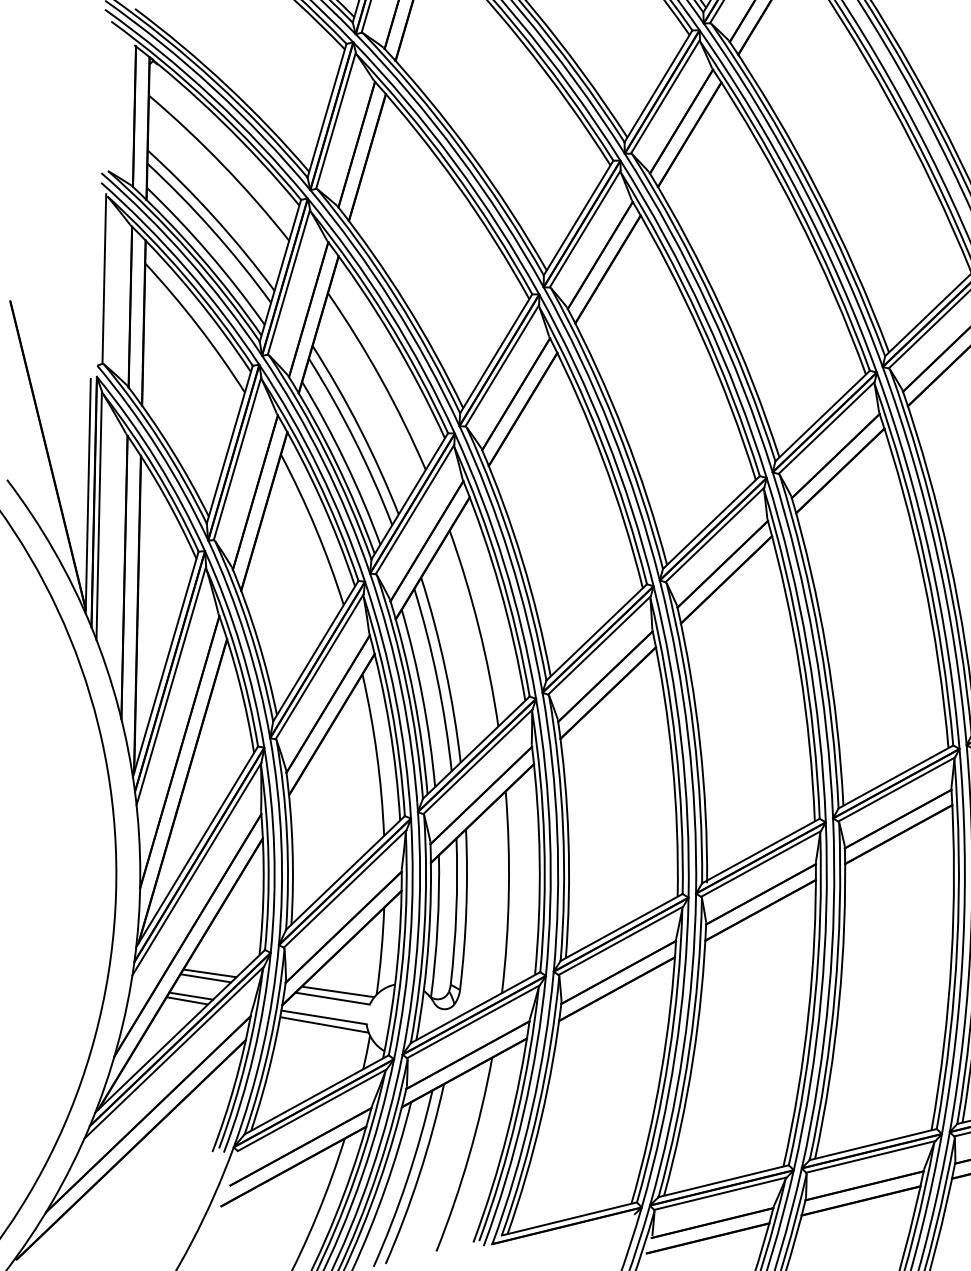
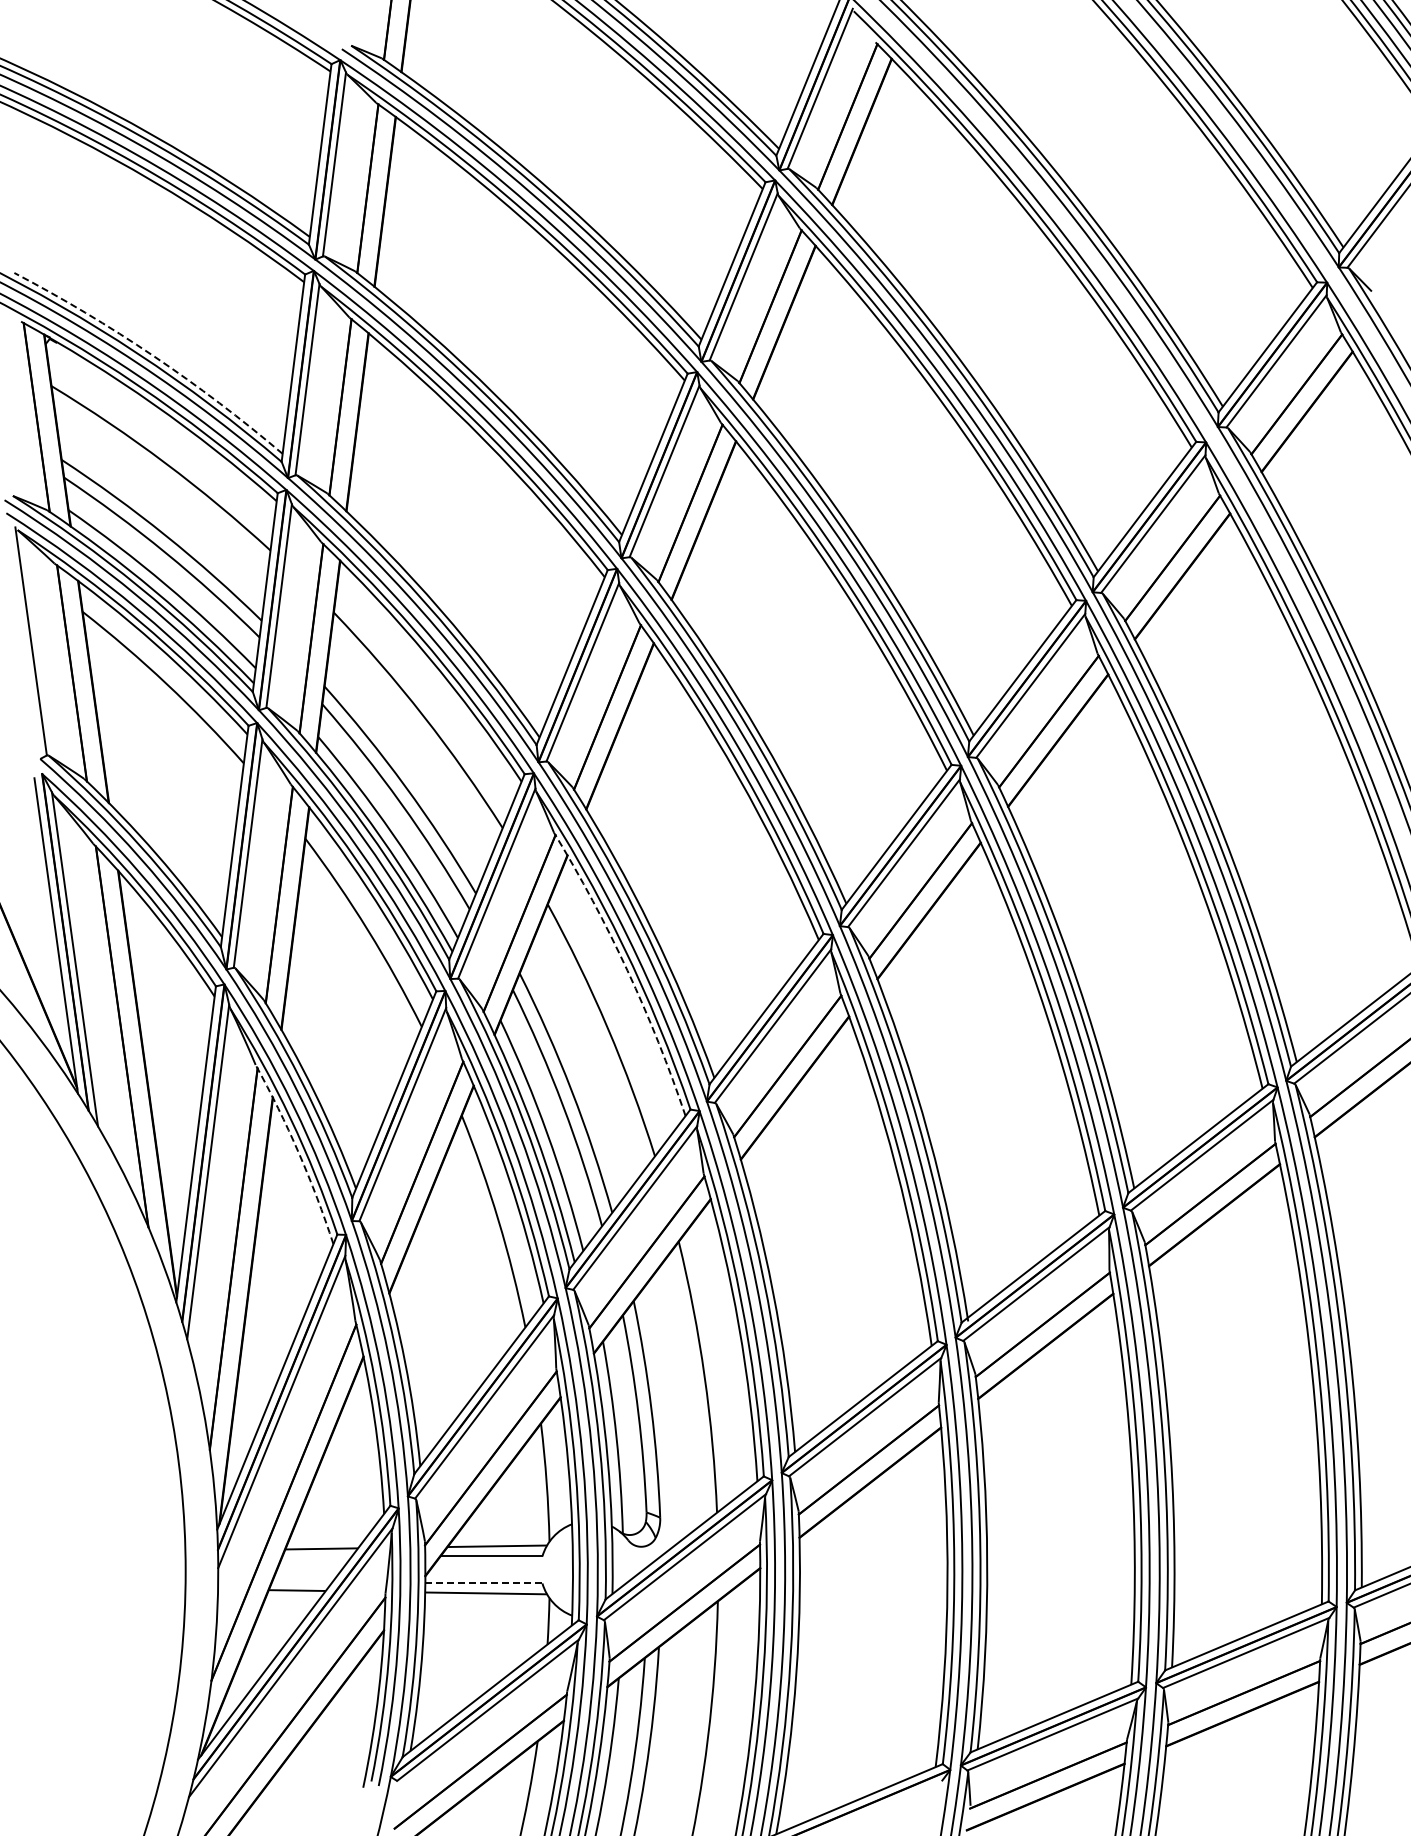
arc: (226, 85) -> (153, 356), solid -> dashed
arc: (500, 588) -> (627, 970), solid -> dashed
arc: (239, 682) -> (298, 1152), solid -> dashed
line: (206, 978) -> (317, 1556), removed
line: (191, 996) -> (301, 1583), removed
line: (323, 1017) -> (483, 1583), solid -> dashed

